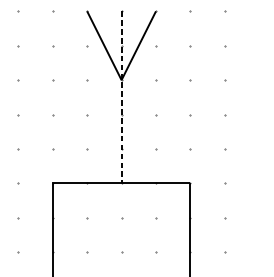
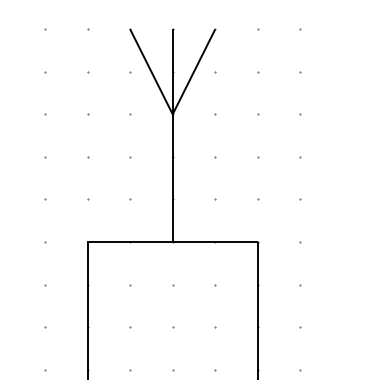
line: (121, 97) -> (172, 135), dashed -> solid

